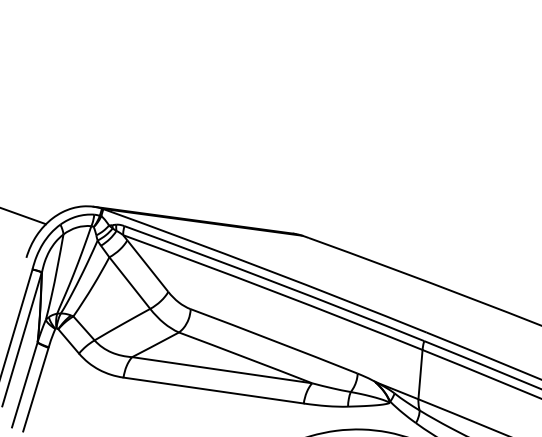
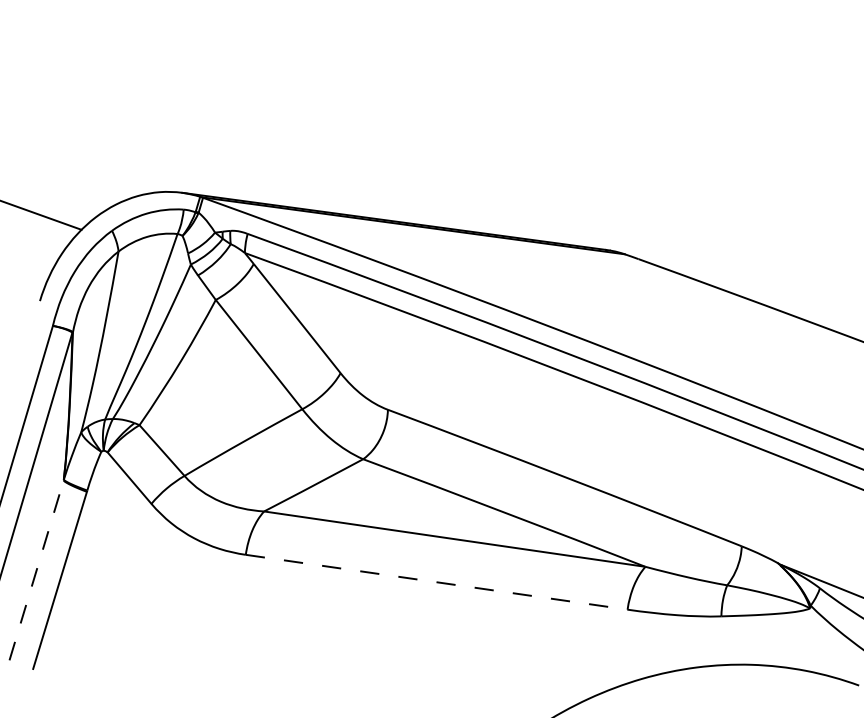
line: (24, 384) -> (35, 569), solid -> dashed
line: (214, 390) -> (438, 582), solid -> dashed

